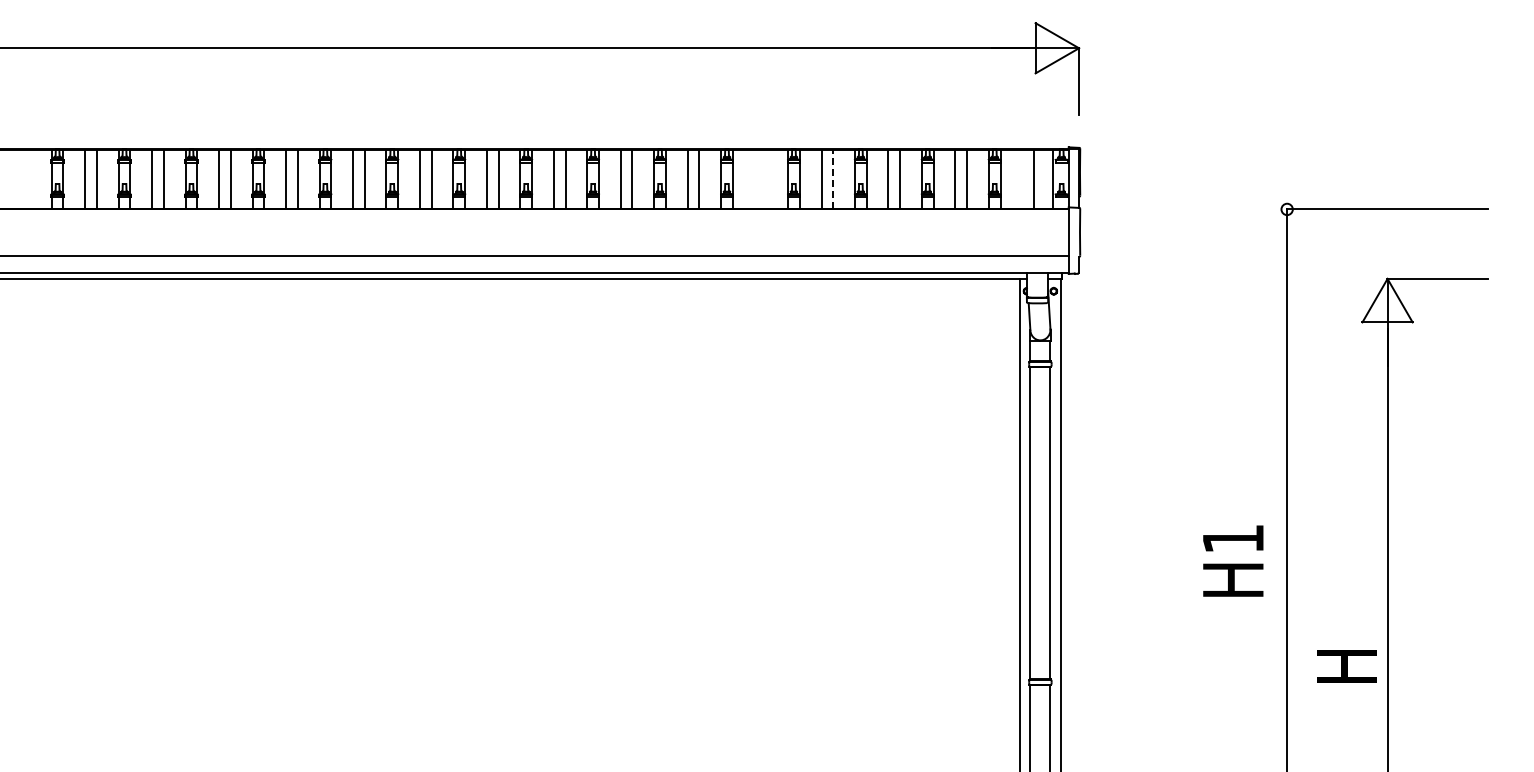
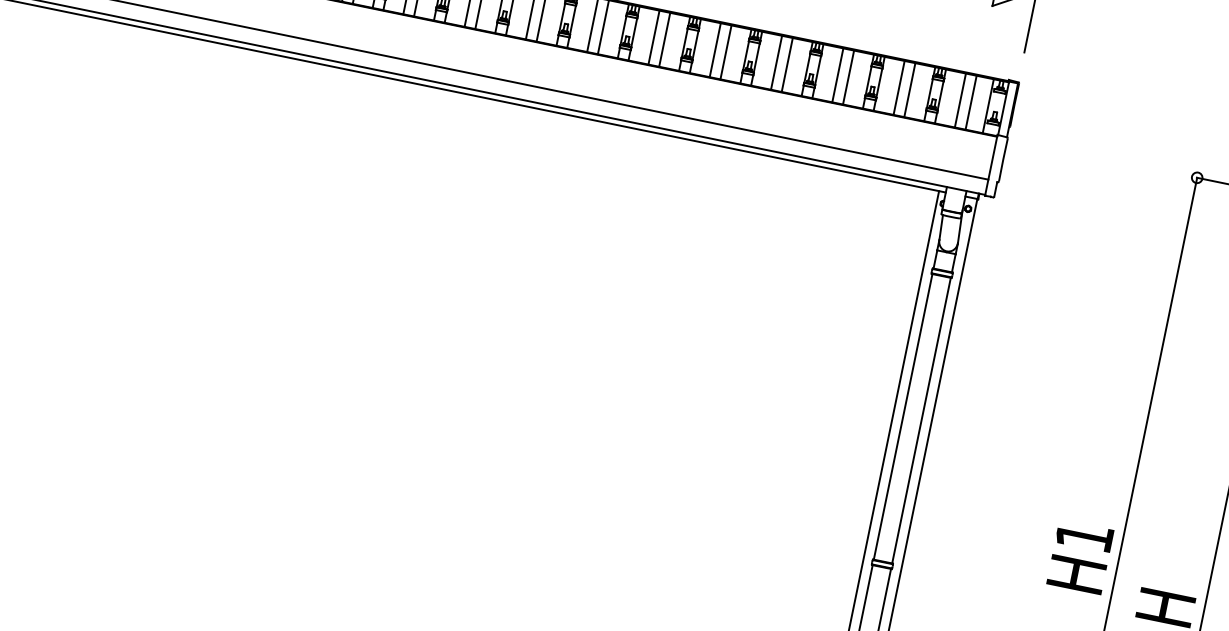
line: (754, 178) -> (715, 49), added
line: (766, 178) -> (726, 51), added
line: (833, 178) -> (787, 64), dashed -> solid
line: (1022, 178) -> (960, 99), added
text: (1233, 560) -> (1080, 556), moved

